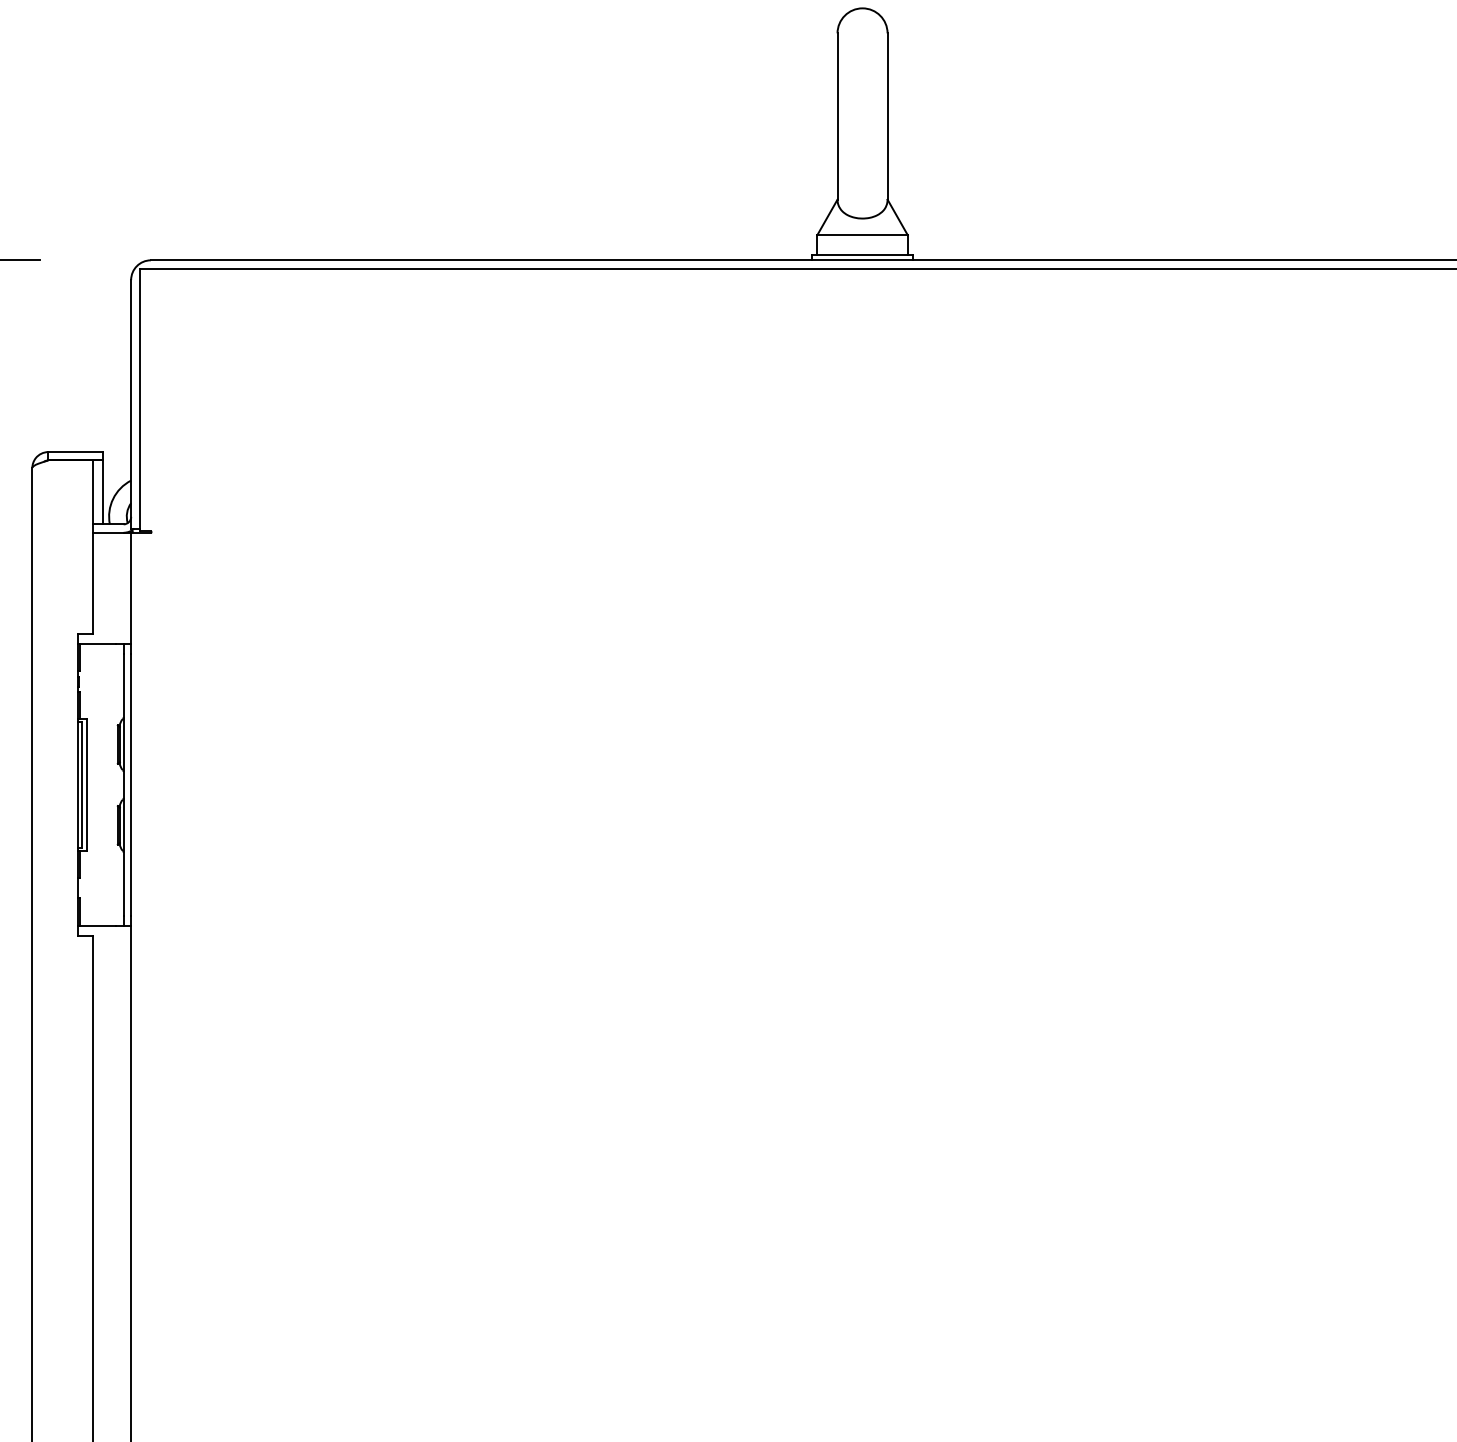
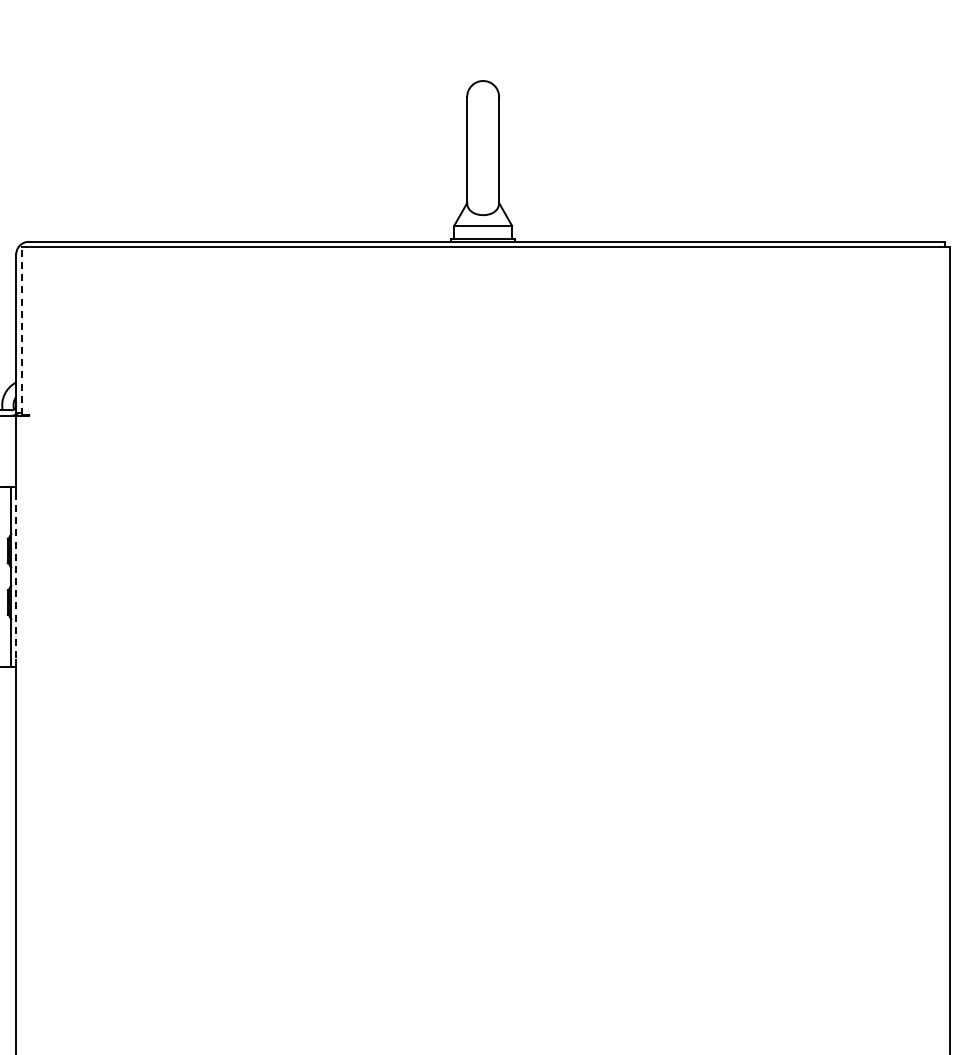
line: (139, 400) -> (21, 331), solid -> dashed
line: (131, 784) -> (16, 576), solid -> dashed

